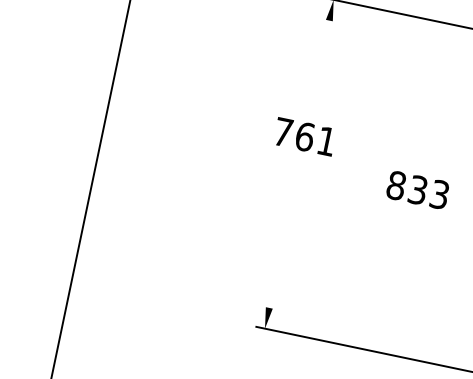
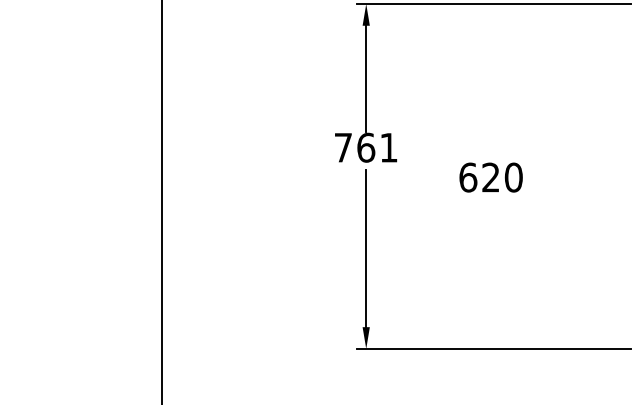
line: (319, 70) -> (366, 78), added
text: (417, 189) -> (490, 177), 833 -> 620
line: (285, 232) -> (366, 248), added

